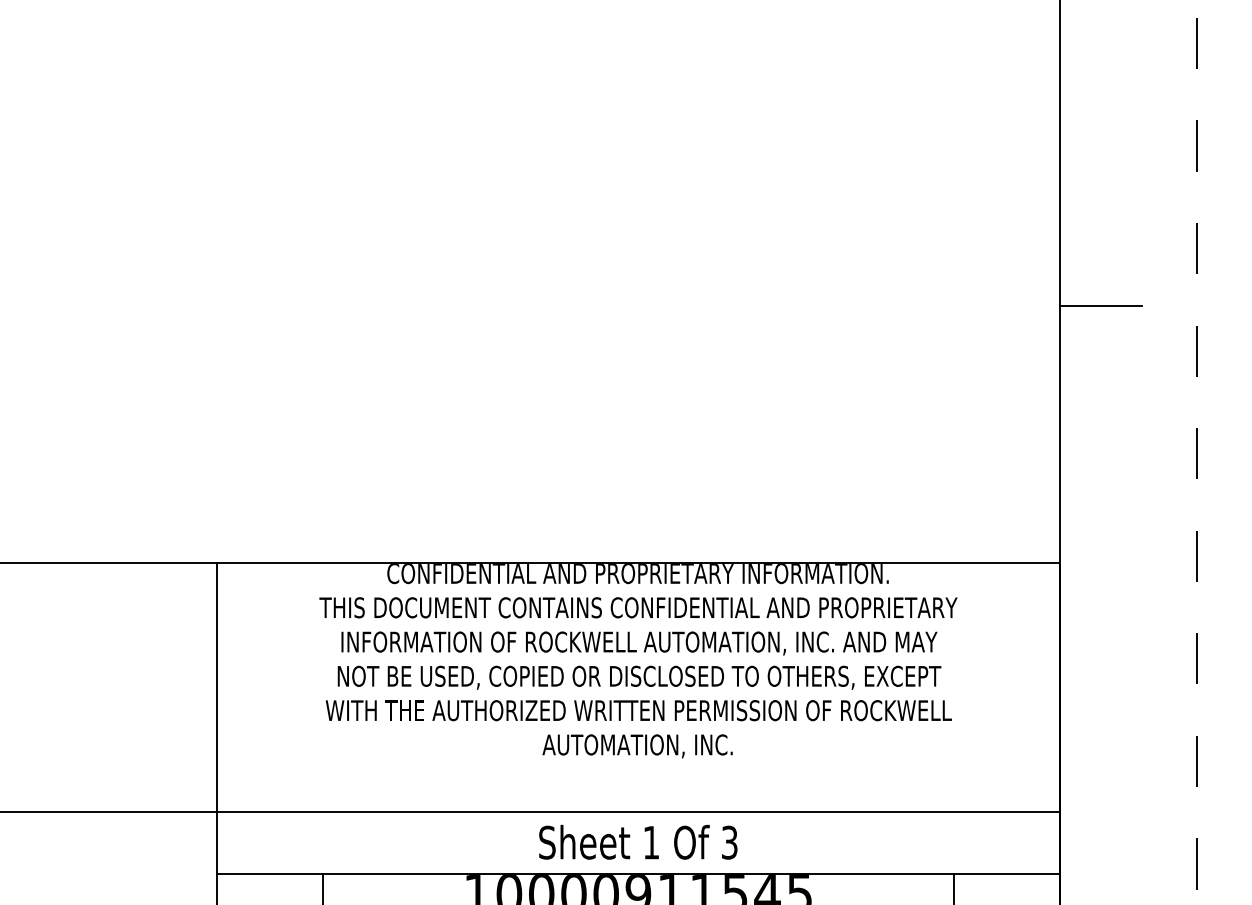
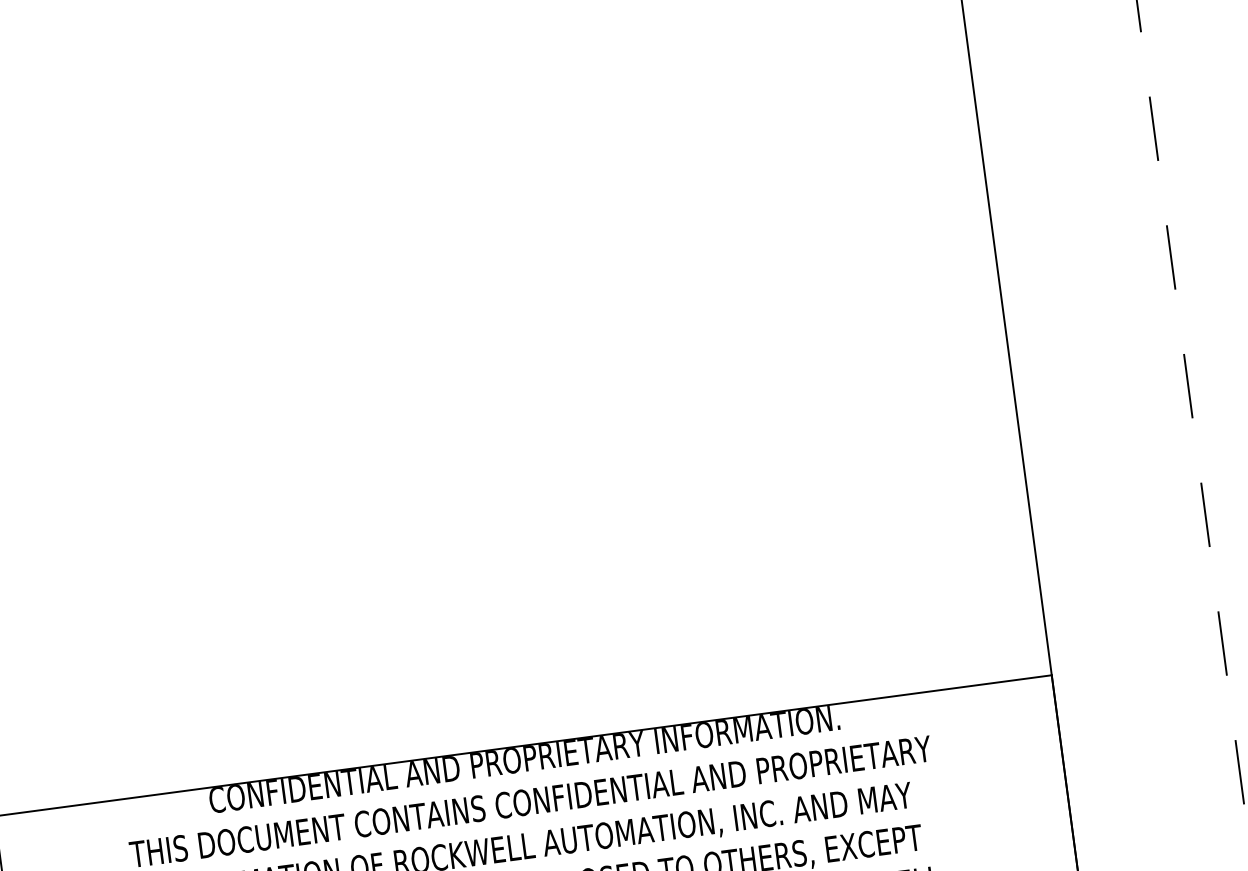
line: (1100, 306) -> (1059, 346), removed

